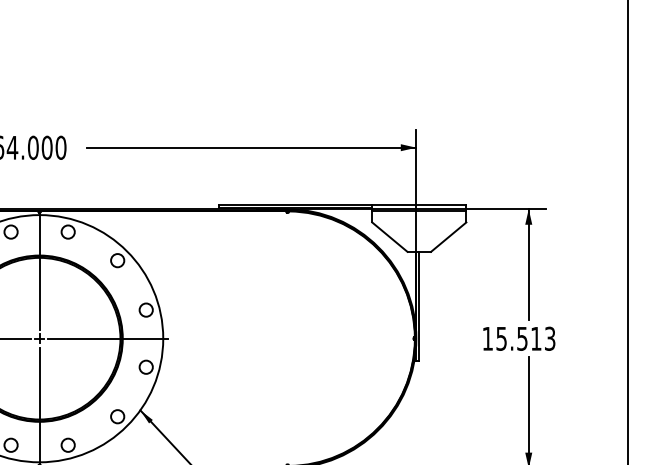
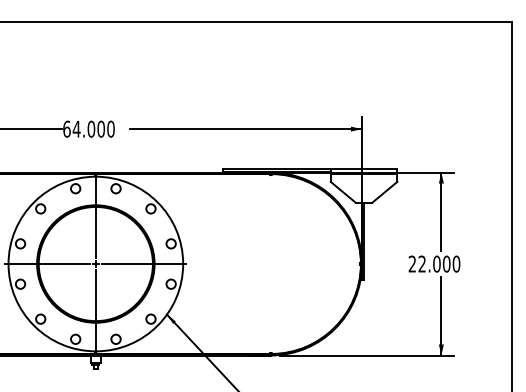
text: (519, 337) -> (434, 263), 15.513 -> 22.000

